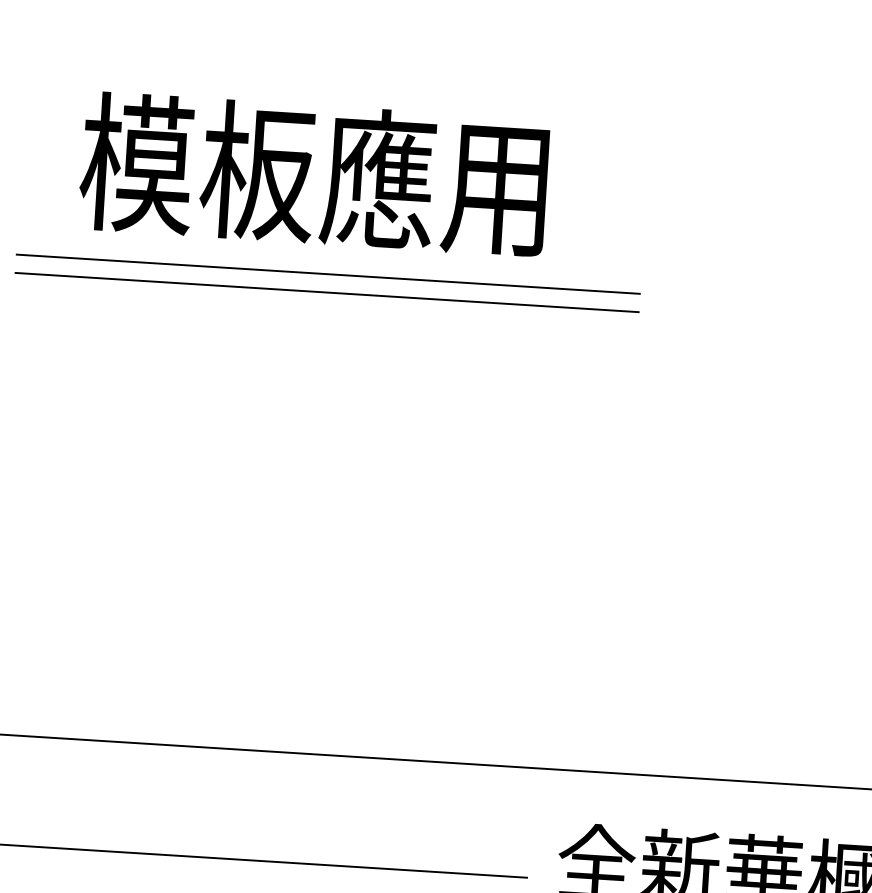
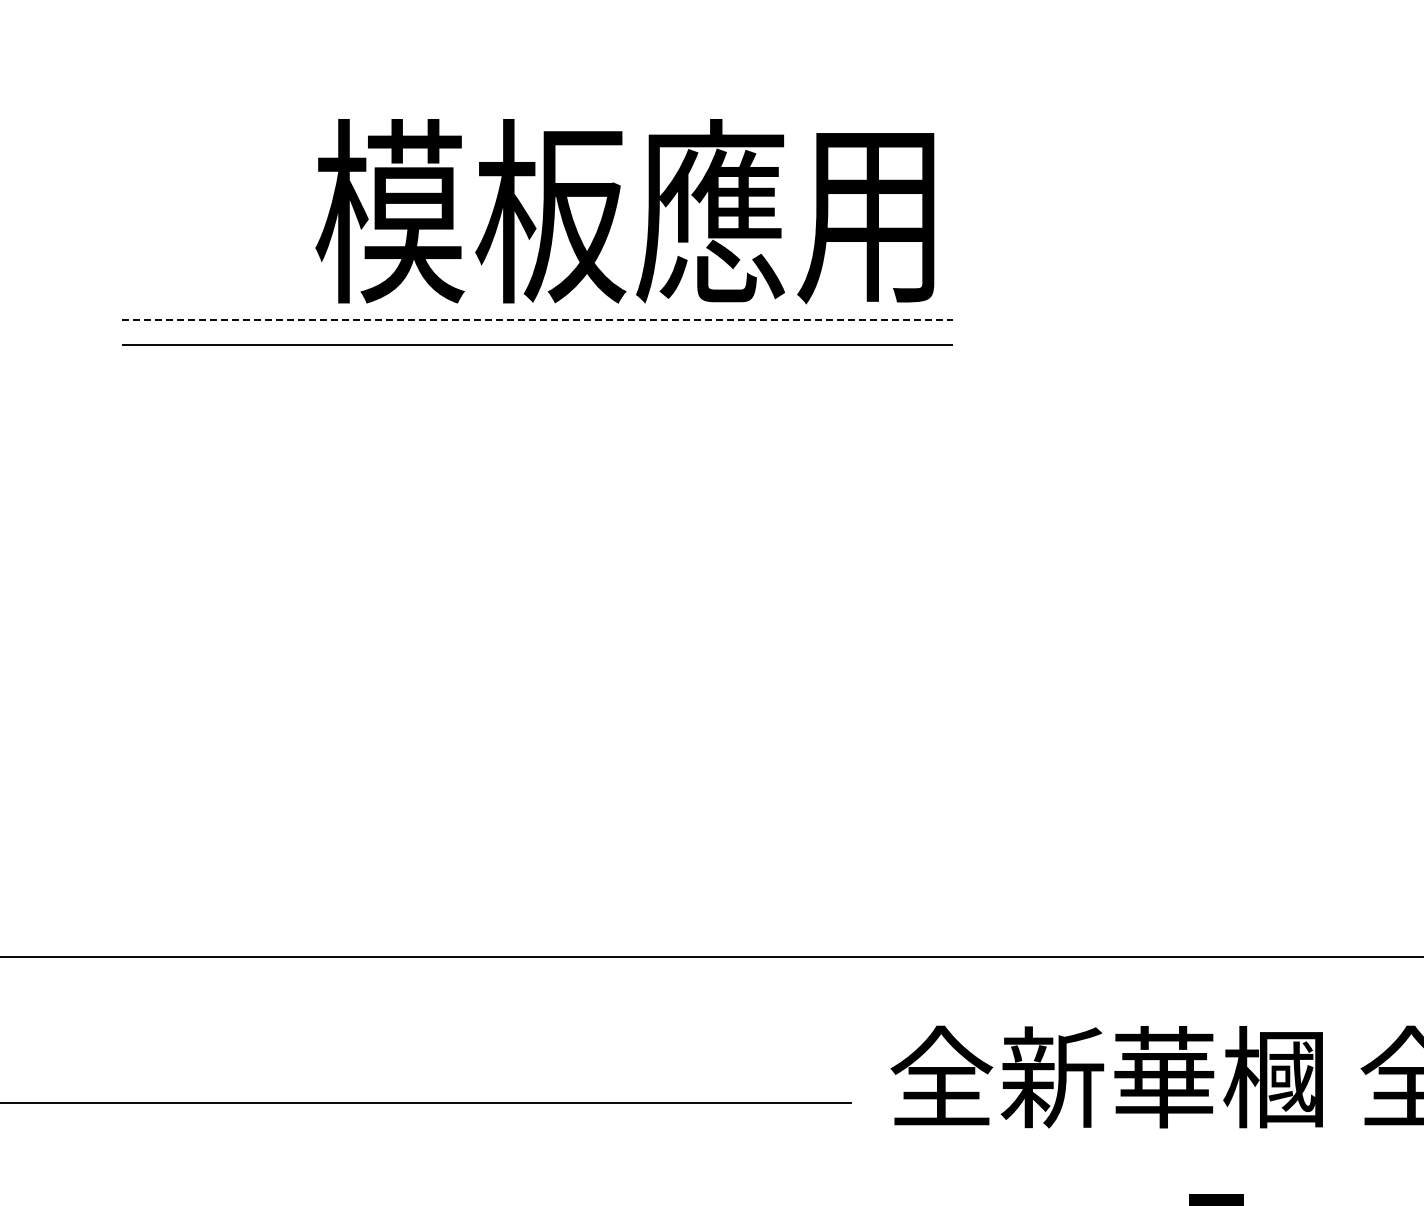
text: (313, 174) -> (624, 211), moved
line: (328, 274) -> (537, 320), solid -> dashed

